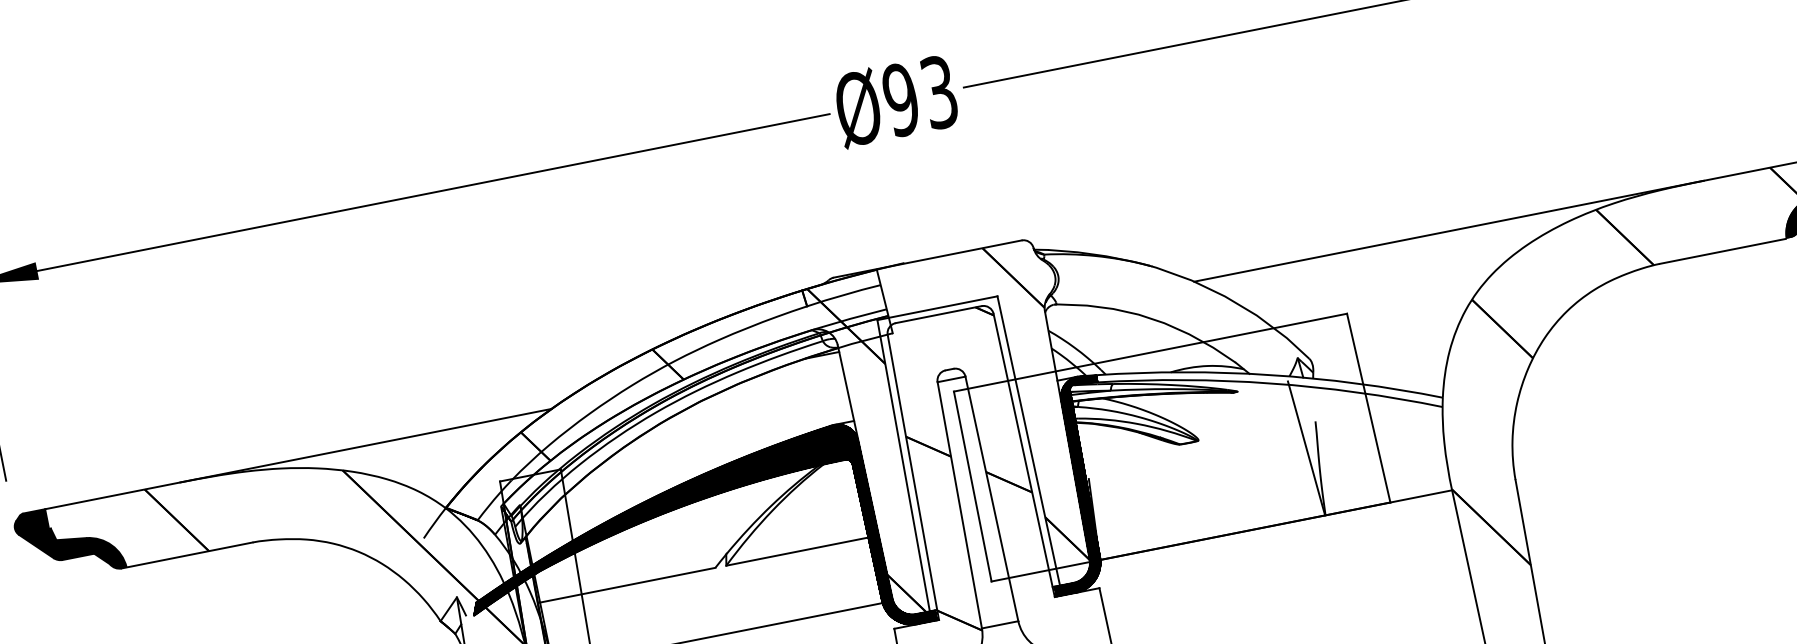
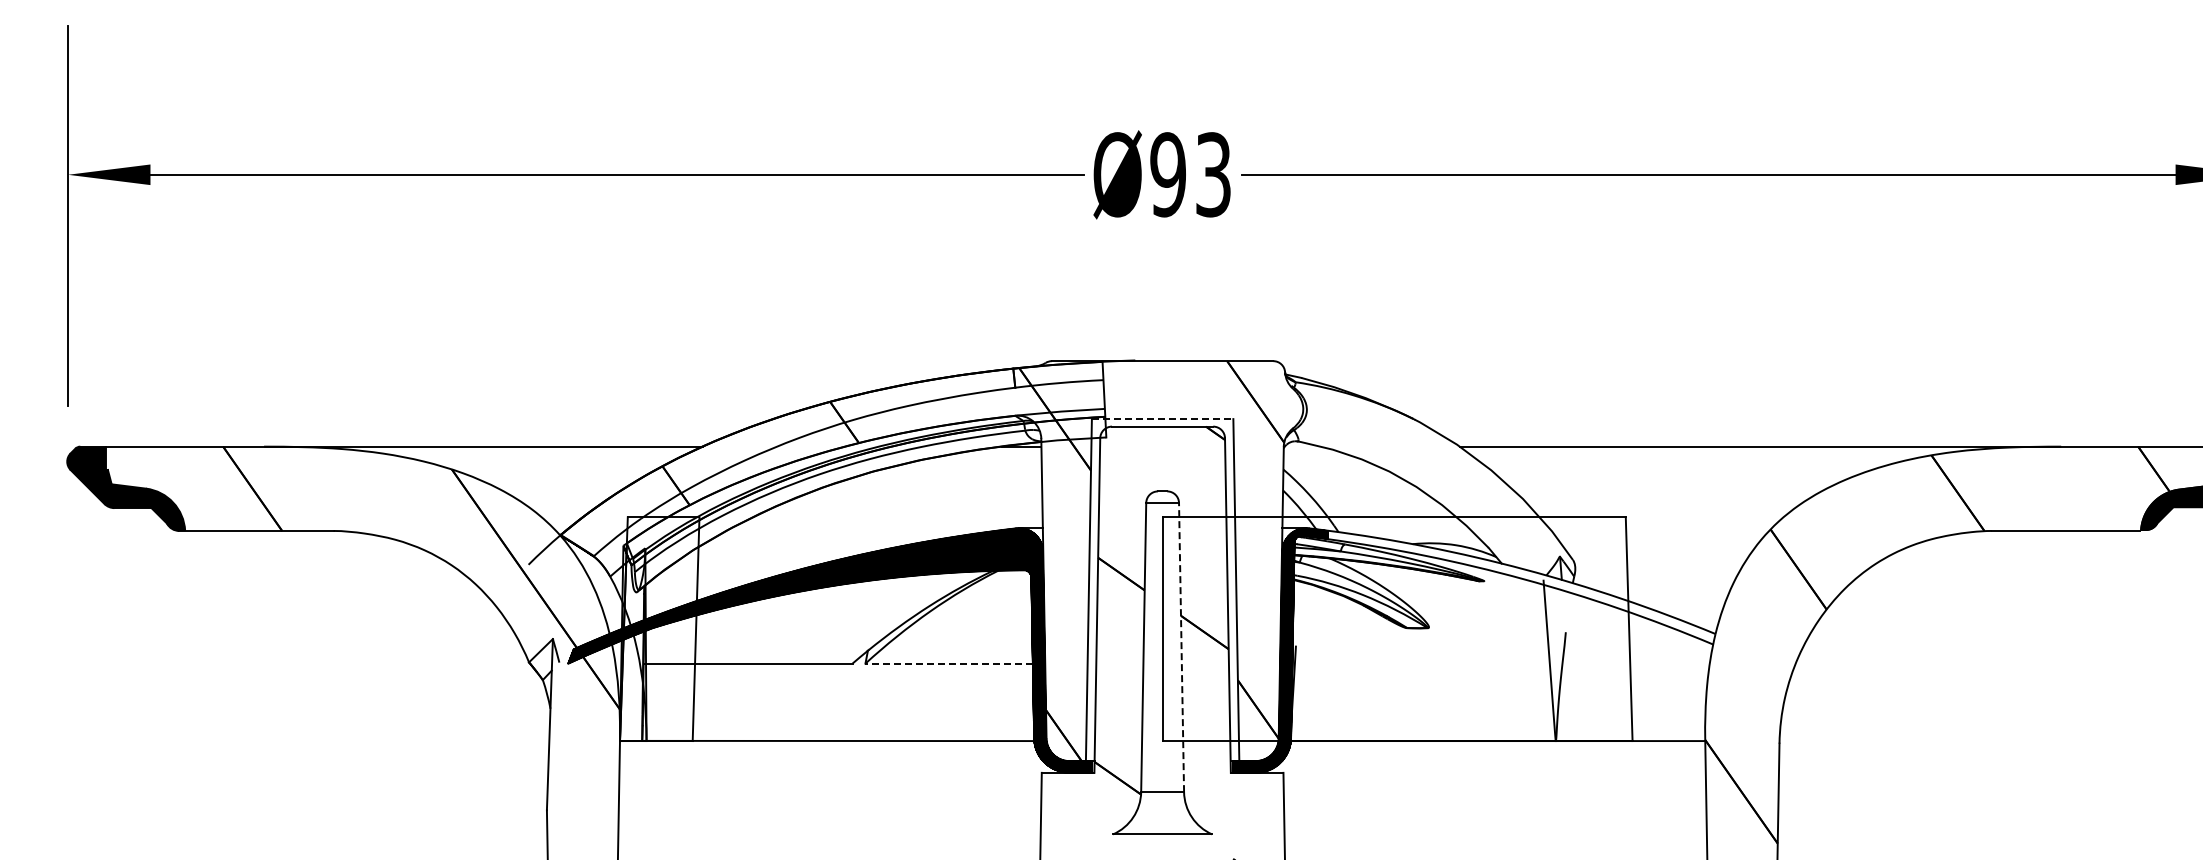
line: (937, 308) -> (1162, 419), solid -> dashed
line: (991, 498) -> (1181, 647), solid -> dashed
line: (797, 551) -> (949, 663), solid -> dashed

